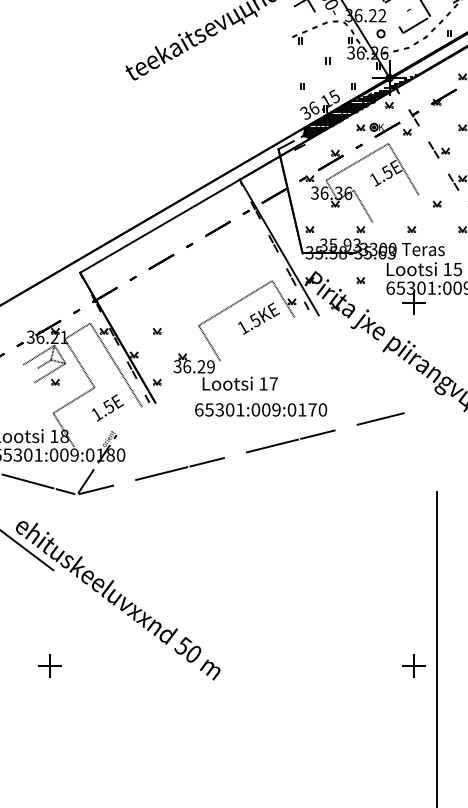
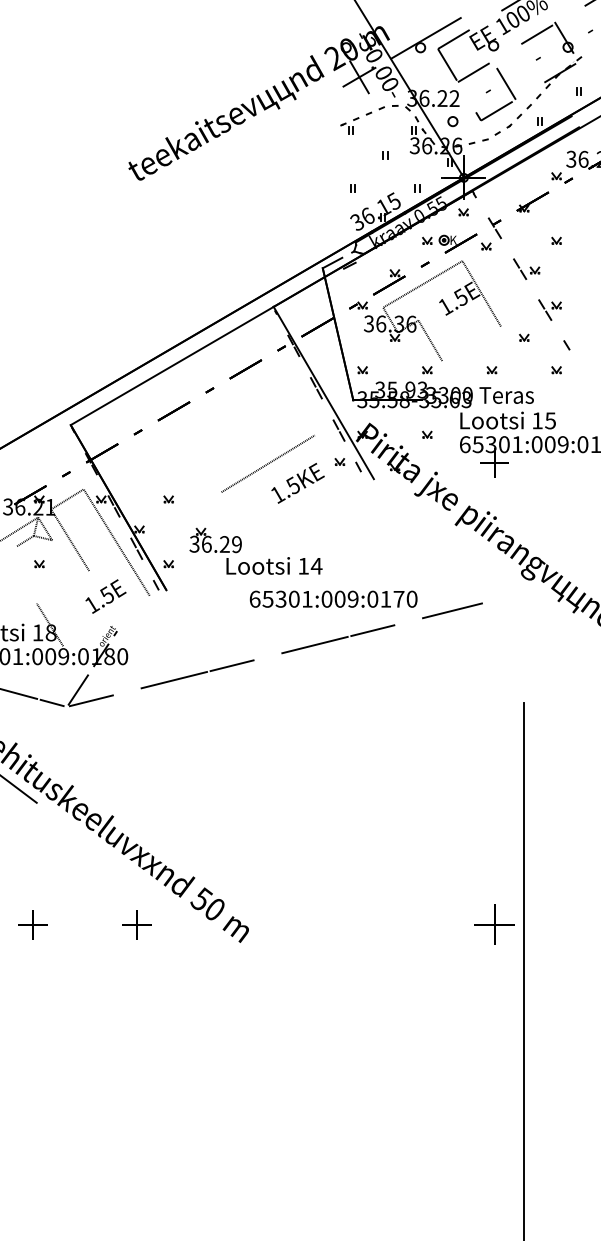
hatch: (361, 104) -> (428, 211), removed
line: (283, 299) -> (328, 458), removed
line: (209, 343) -> (235, 514), removed
line: (50, 373) -> (32, 552), removed
text: (273, 384) -> (316, 566), 17 -> 14
line: (73, 399) -> (62, 586), removed
text: (261, 409) -> (333, 598), moved
part: (131, 665) -> (136, 924), added
part: (413, 665) -> (494, 924), size x1.4

